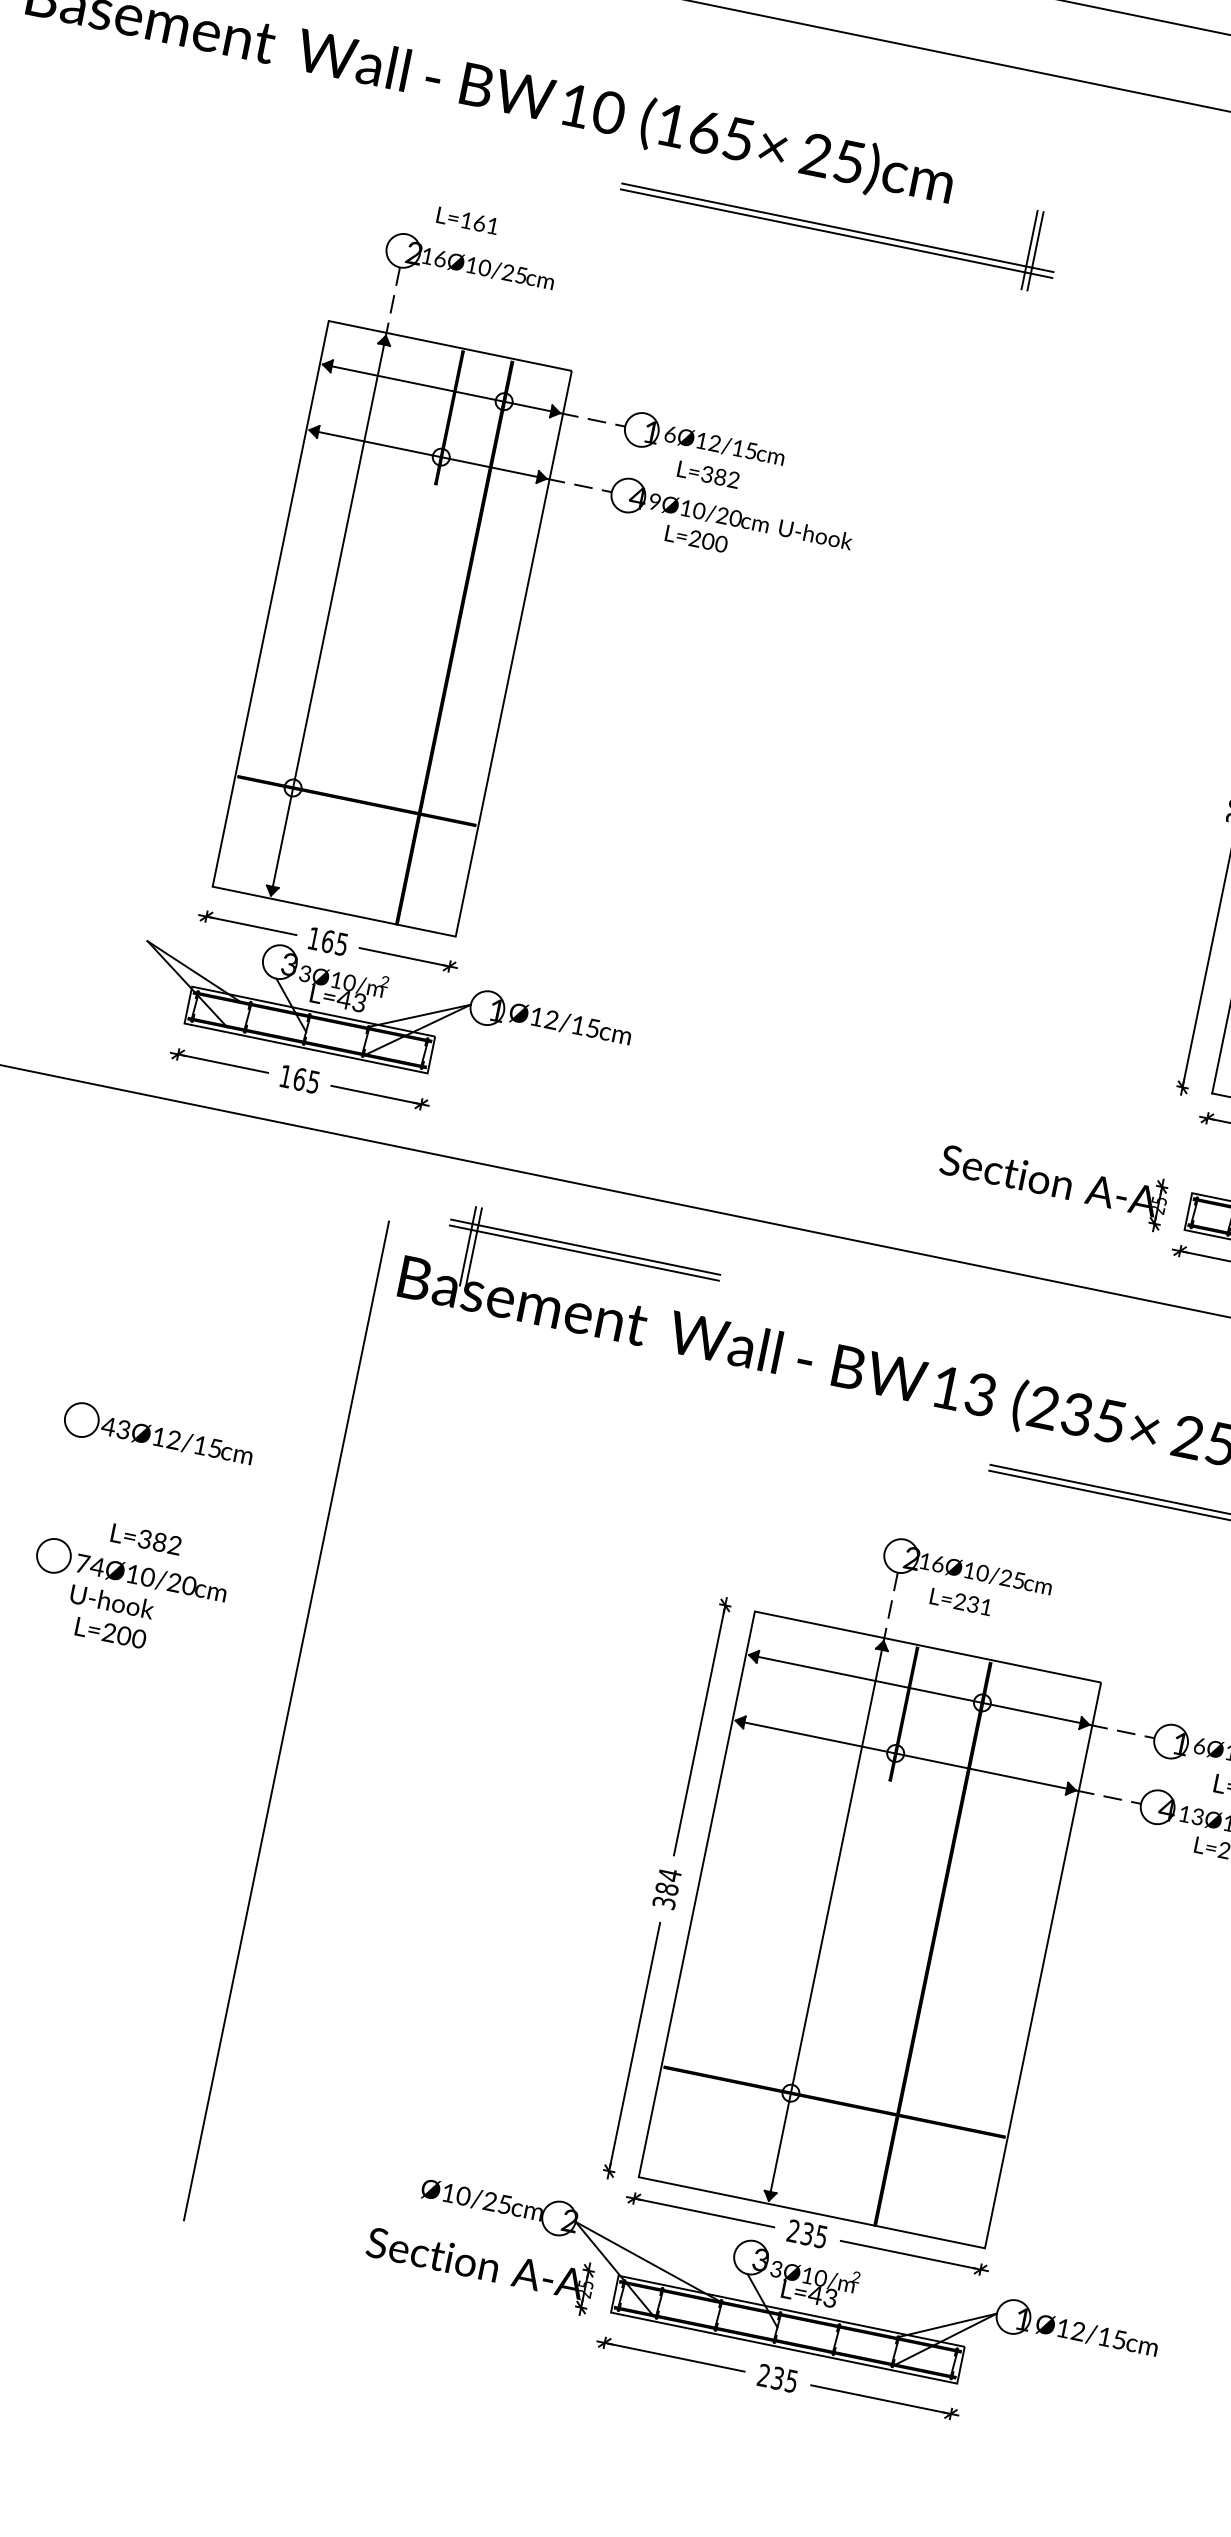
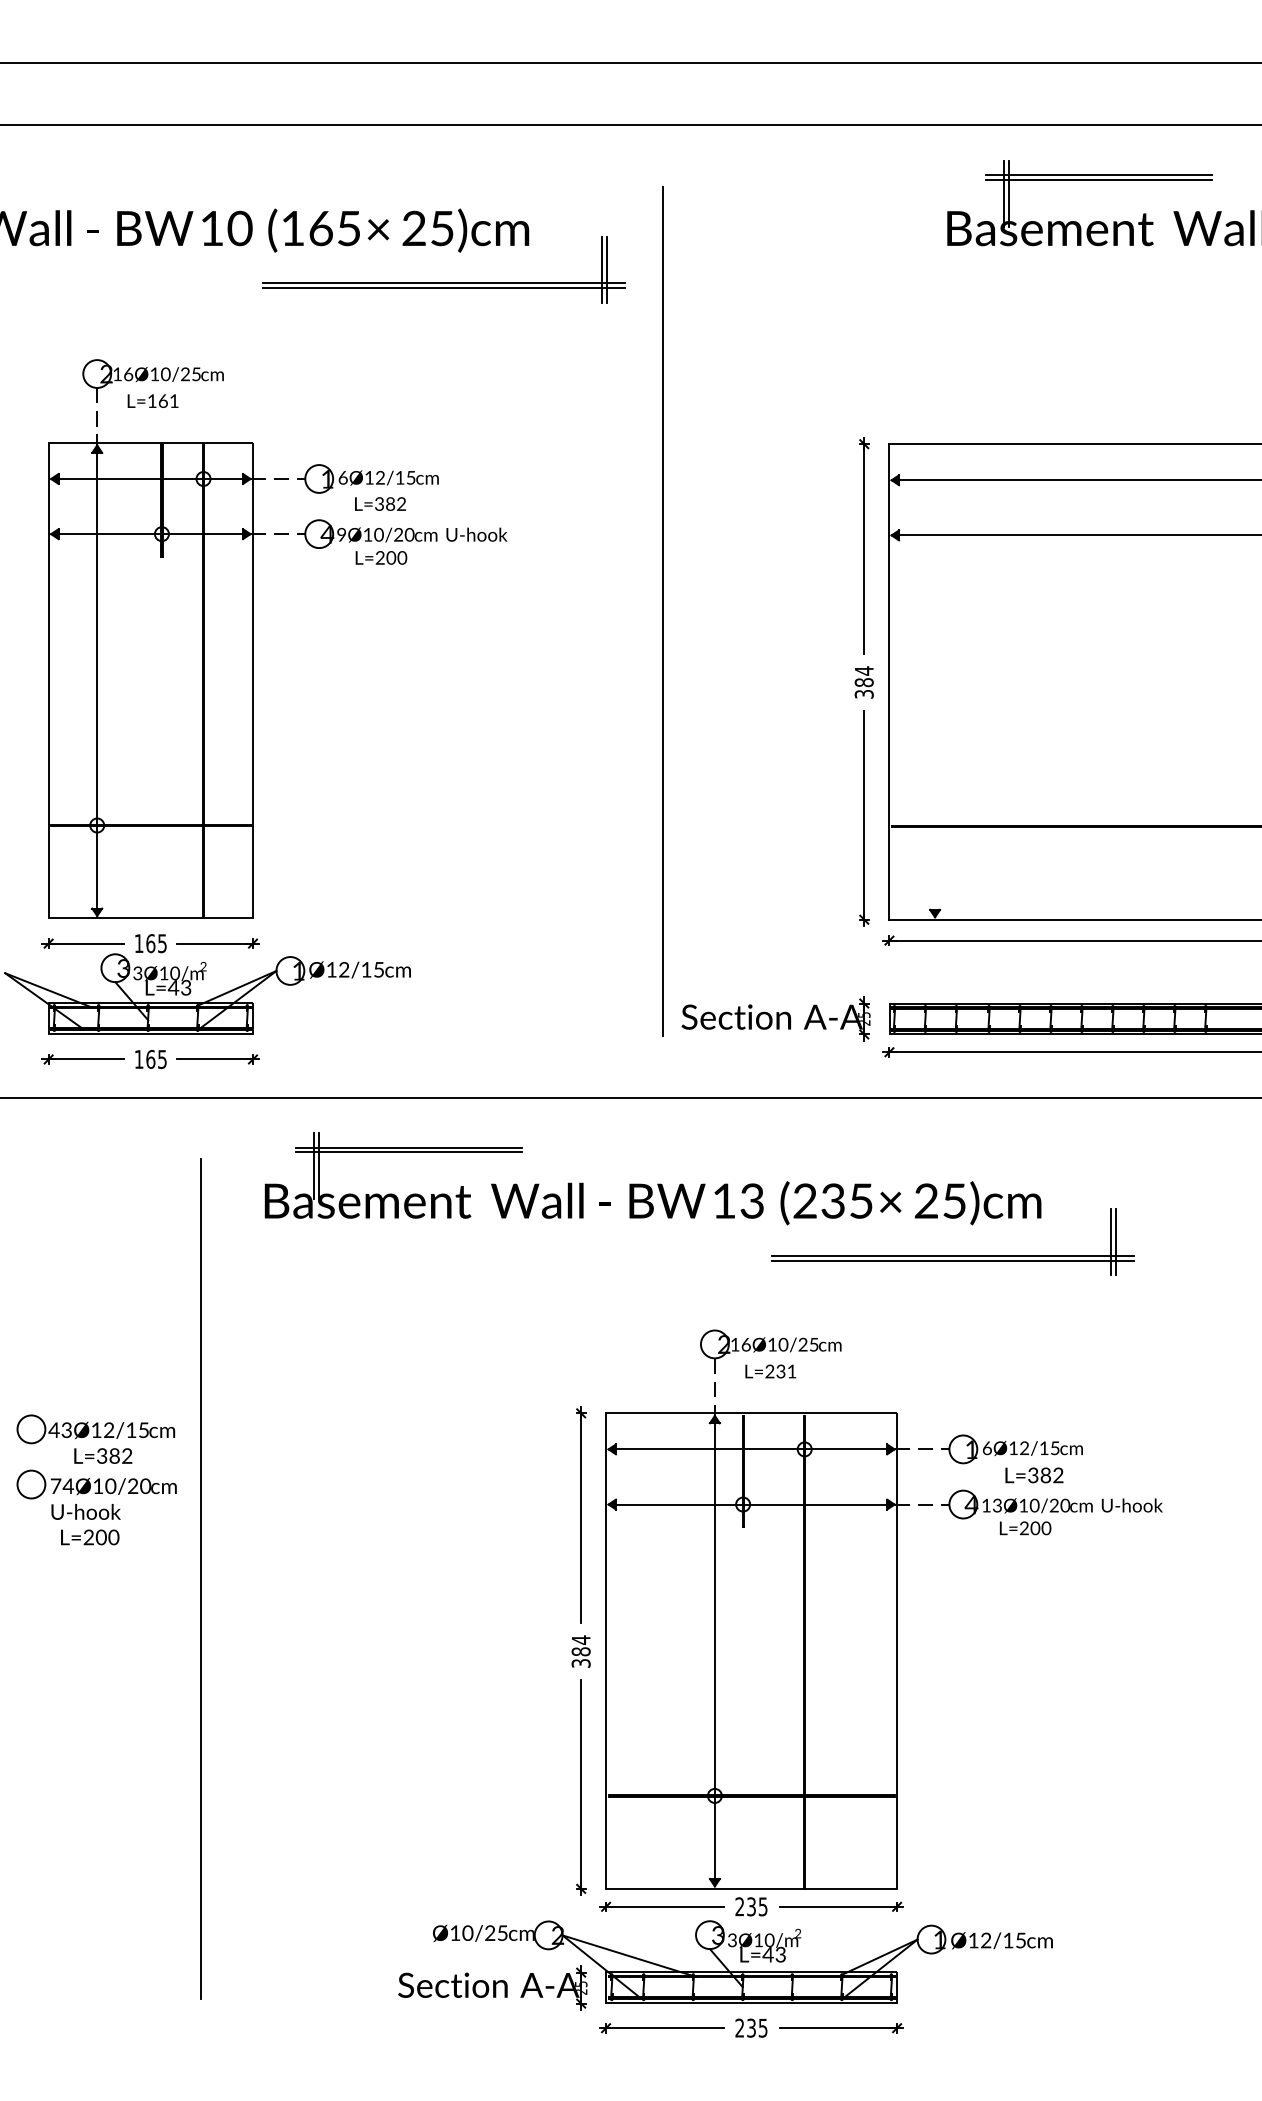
text: (467, 219) -> (152, 400), moved
line: (1019, 670) -> (663, 610), added
part: (157, 1435) -> (95, 1429), moved
line: (285, 1719) -> (200, 1578), moved

